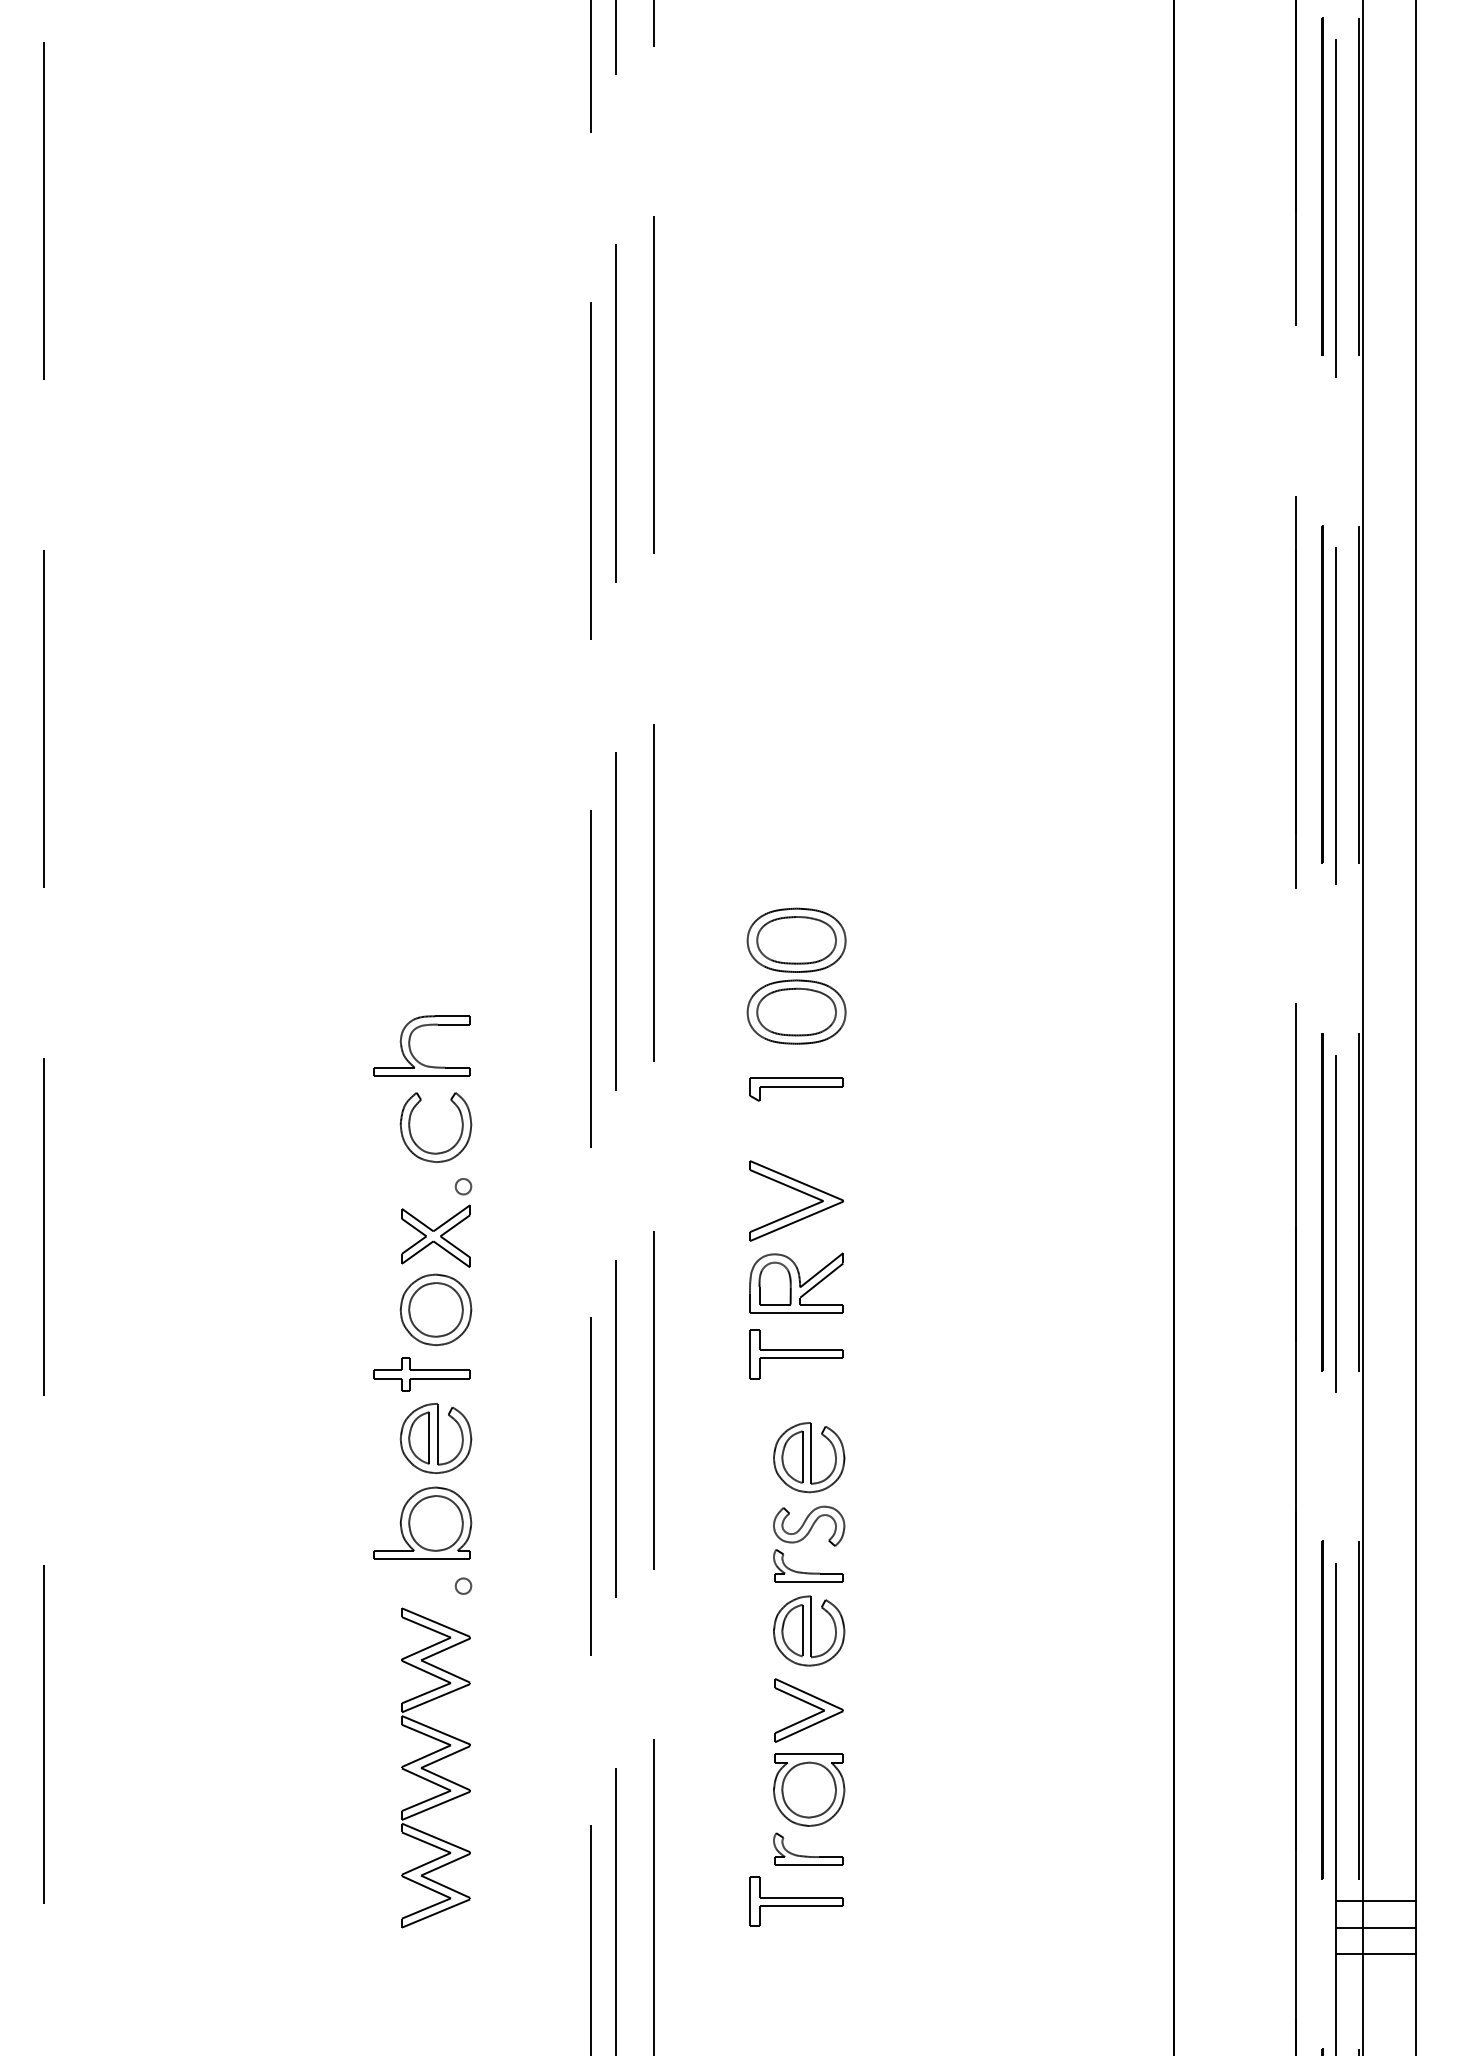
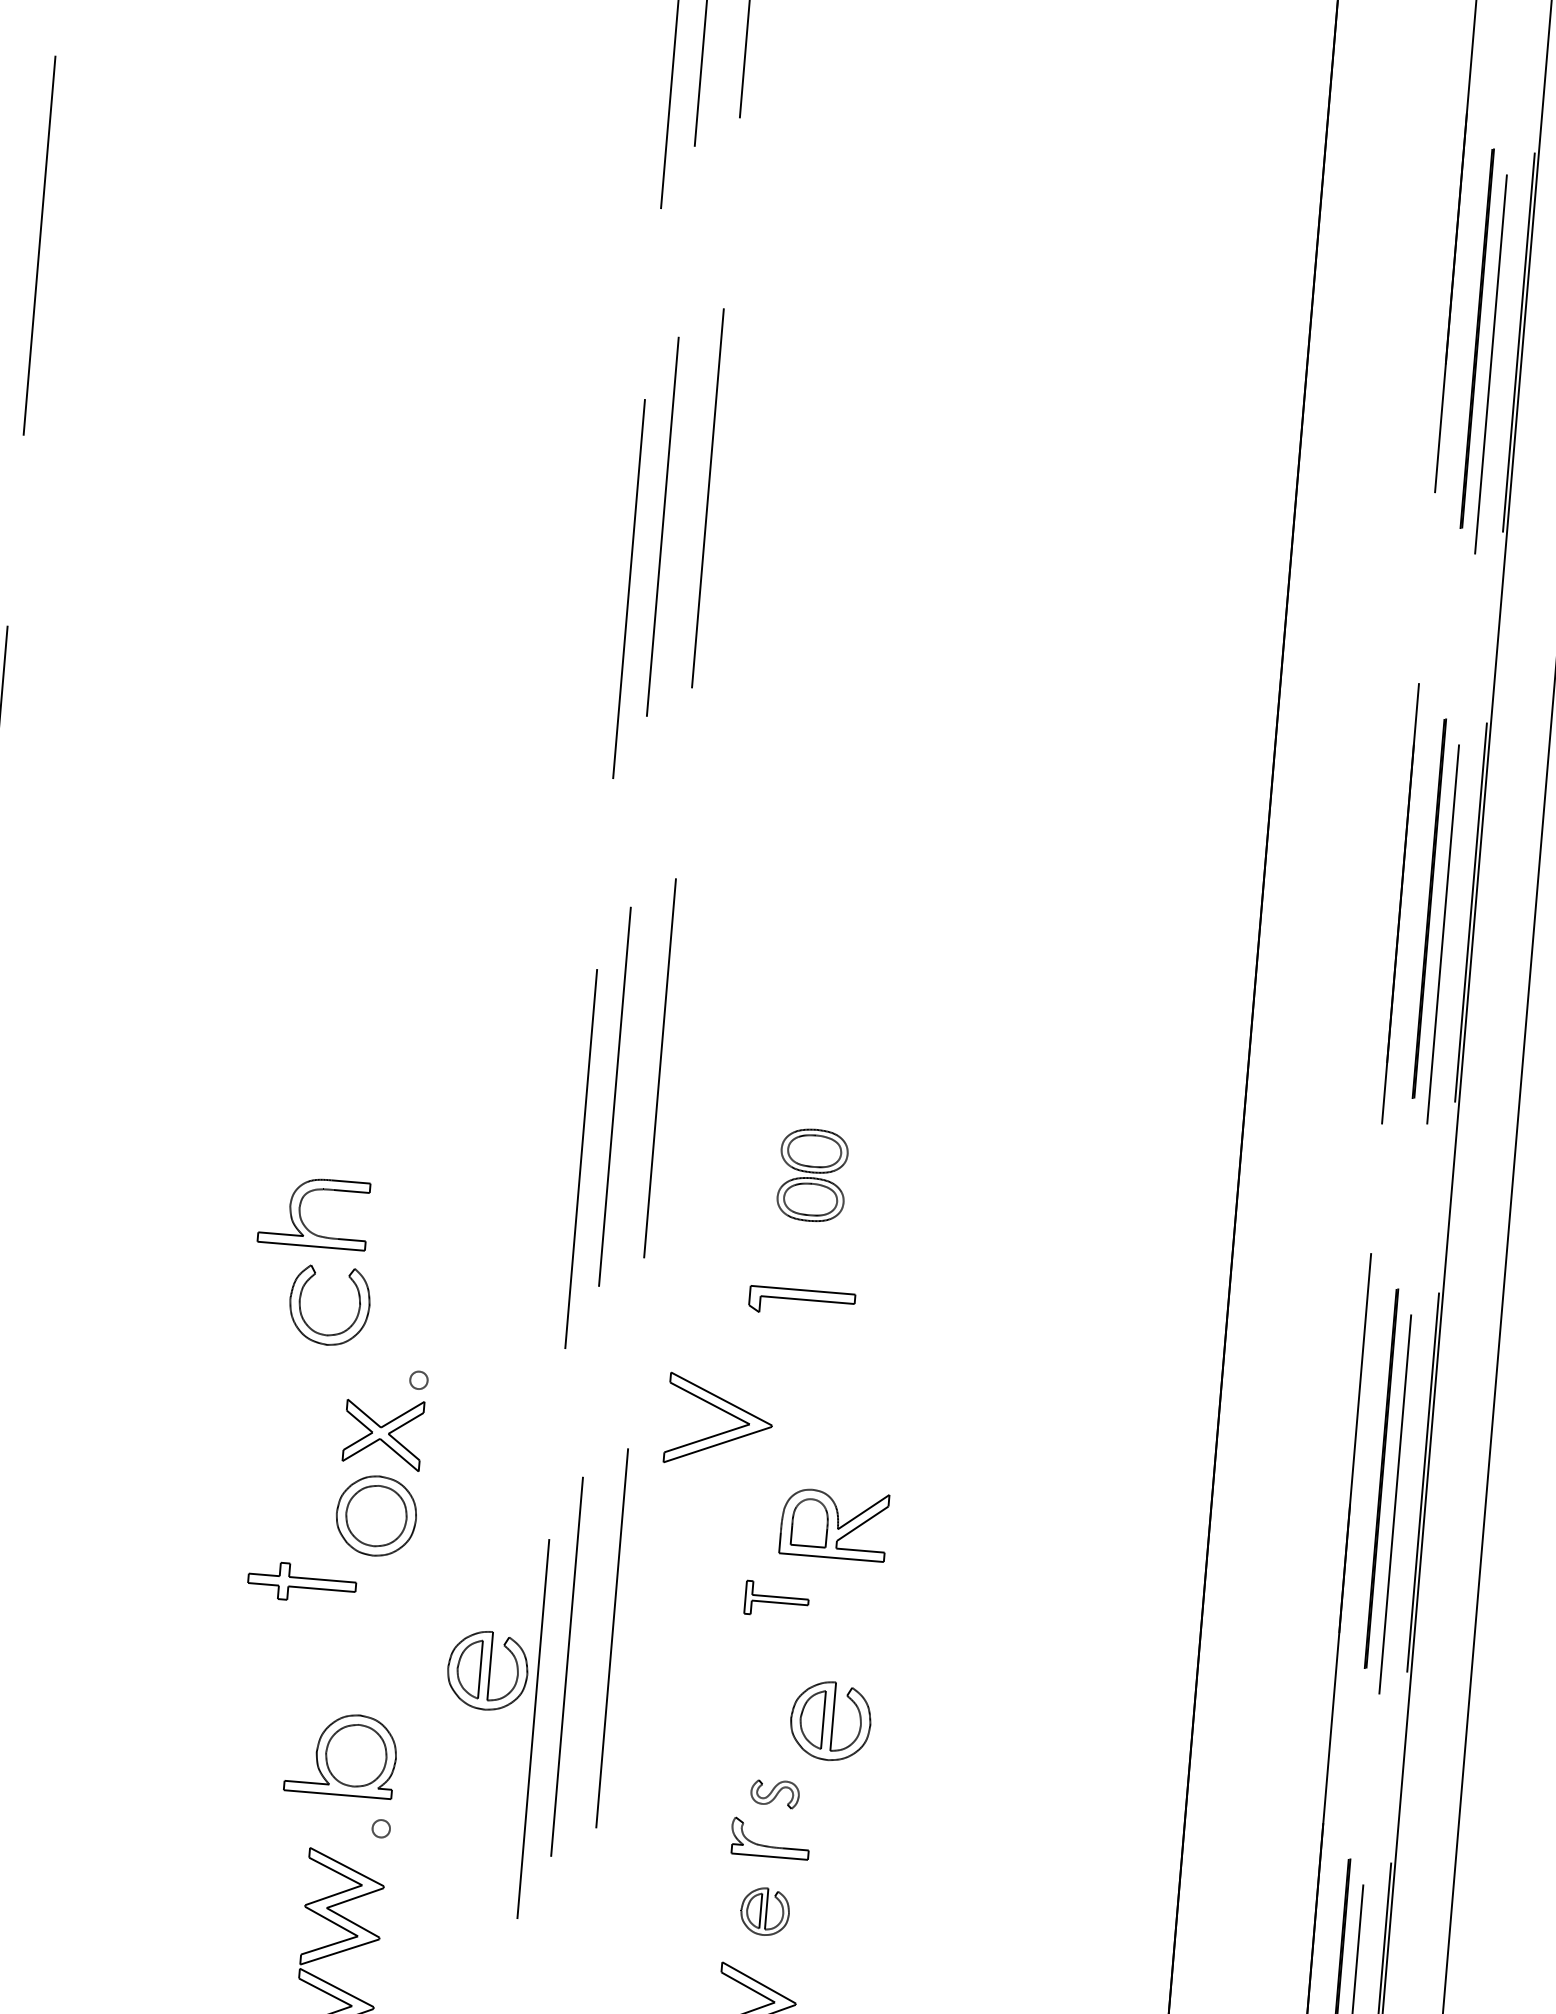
part: (796, 975) -> (812, 1174), size x0.6
part: (410, 1045) -> (300, 1210), moved
part: (413, 1138) -> (303, 1316), moved
part: (800, 1192) -> (724, 1412), moved
part: (796, 1282) -> (834, 1523), moved
part: (796, 1354) -> (776, 1600), size x0.6
part: (421, 1374) -> (301, 1582), moved
part: (435, 1438) -> (487, 1670), moved
part: (809, 1457) -> (831, 1721), moved
part: (809, 1525) -> (775, 1793), size x0.6
part: (809, 1630) -> (765, 1911), size x0.6

